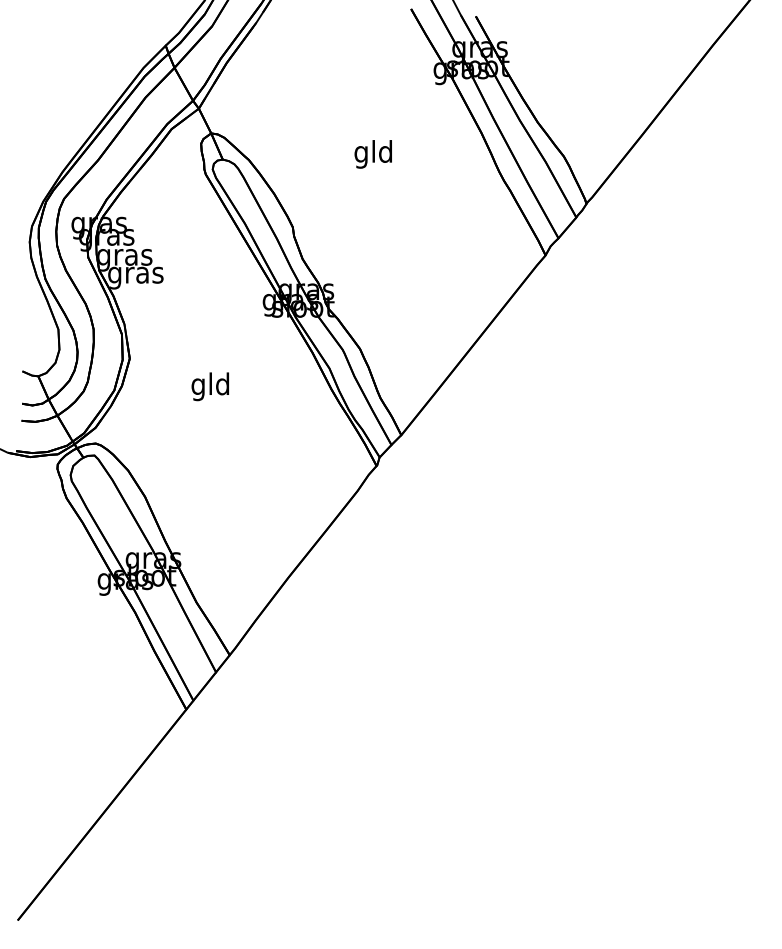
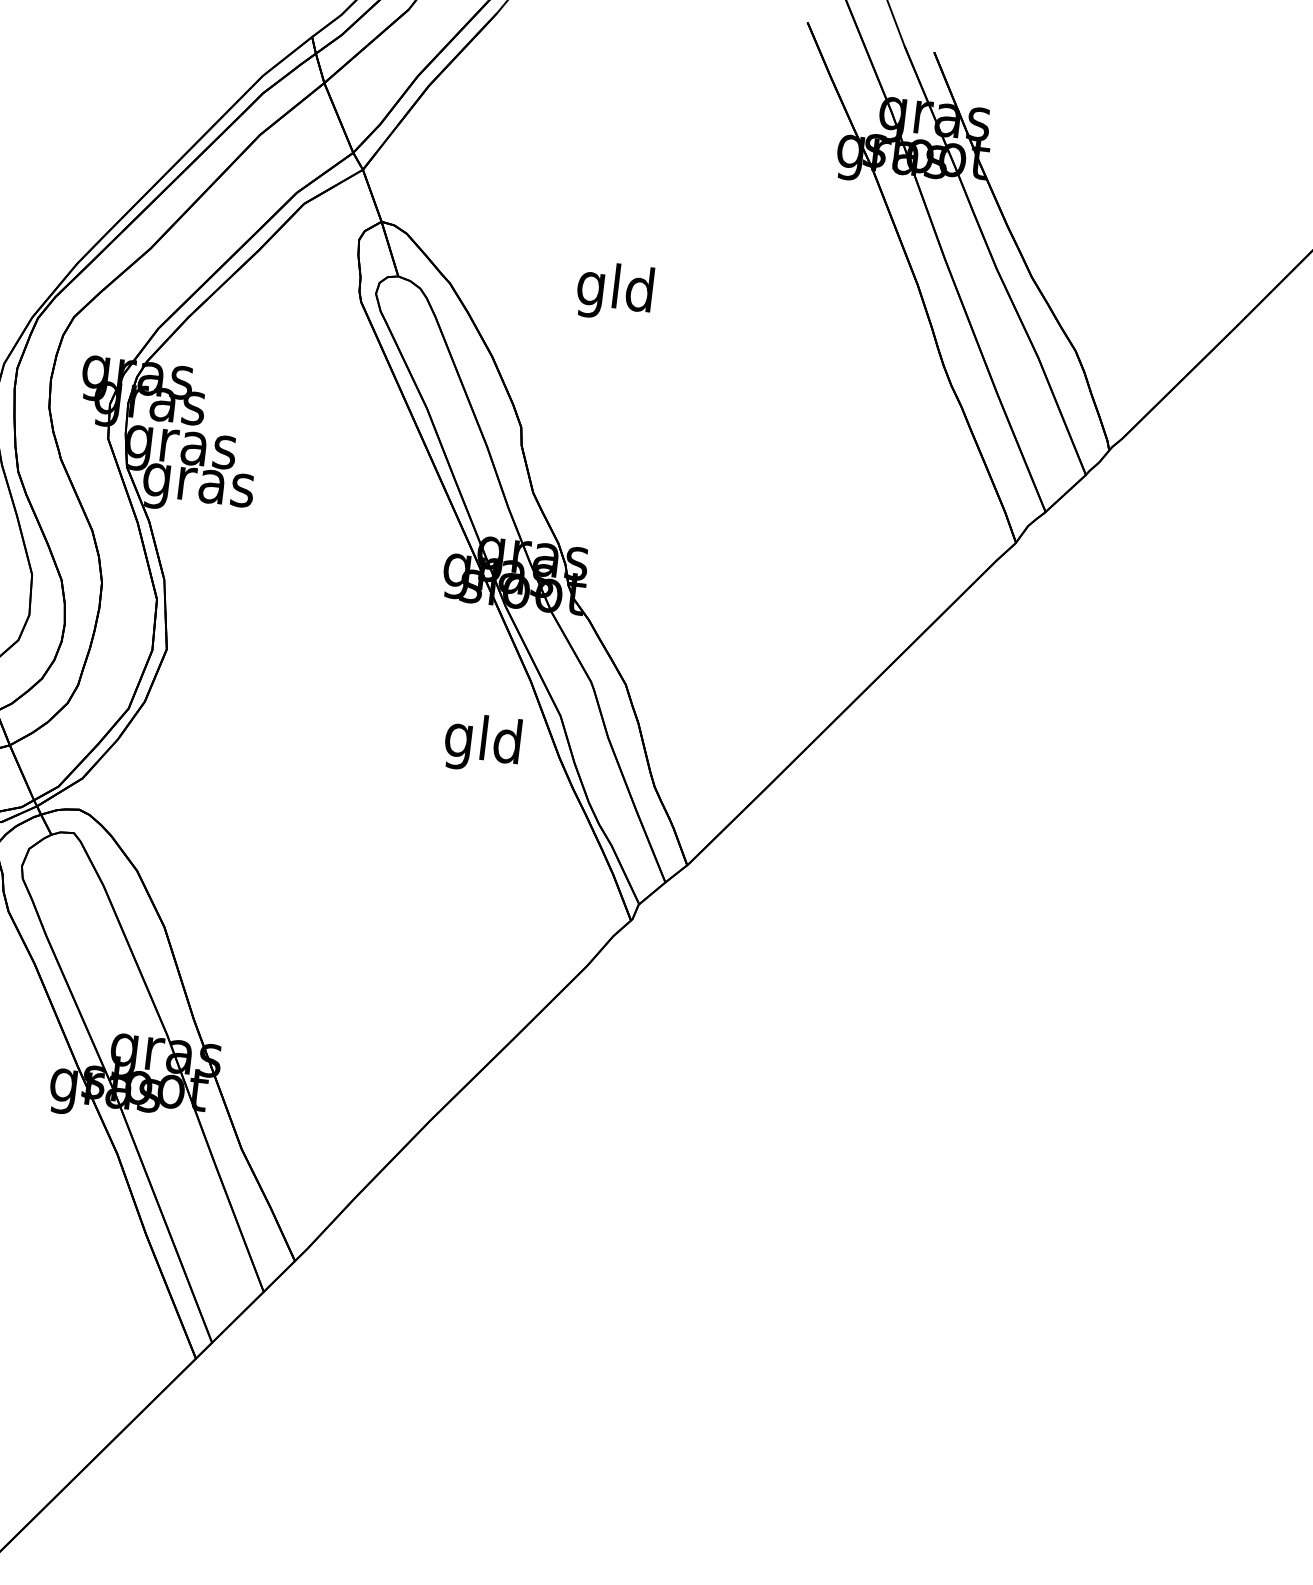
text: (372, 154) -> (613, 291), moved
text: (209, 386) -> (480, 742), moved

